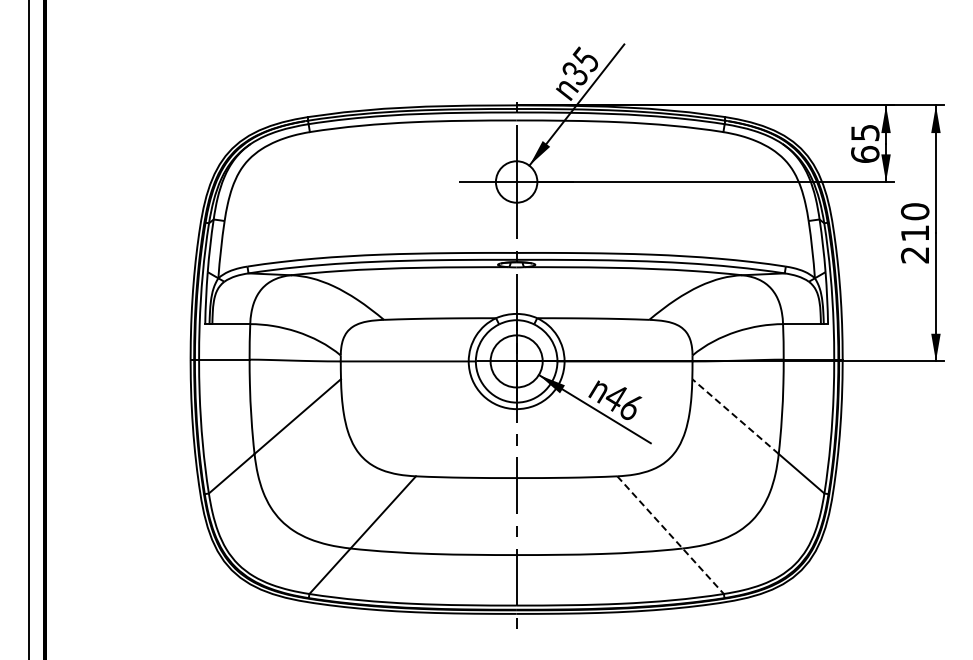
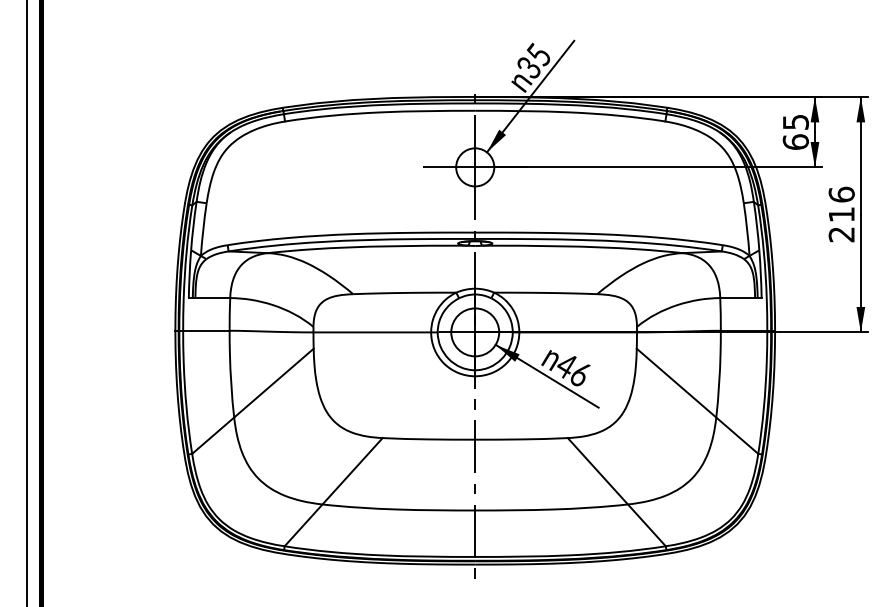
text: (914, 211) -> (841, 194), 210 -> 216
line: (735, 416) -> (676, 383), dashed -> solid
line: (670, 535) -> (616, 492), dashed -> solid

